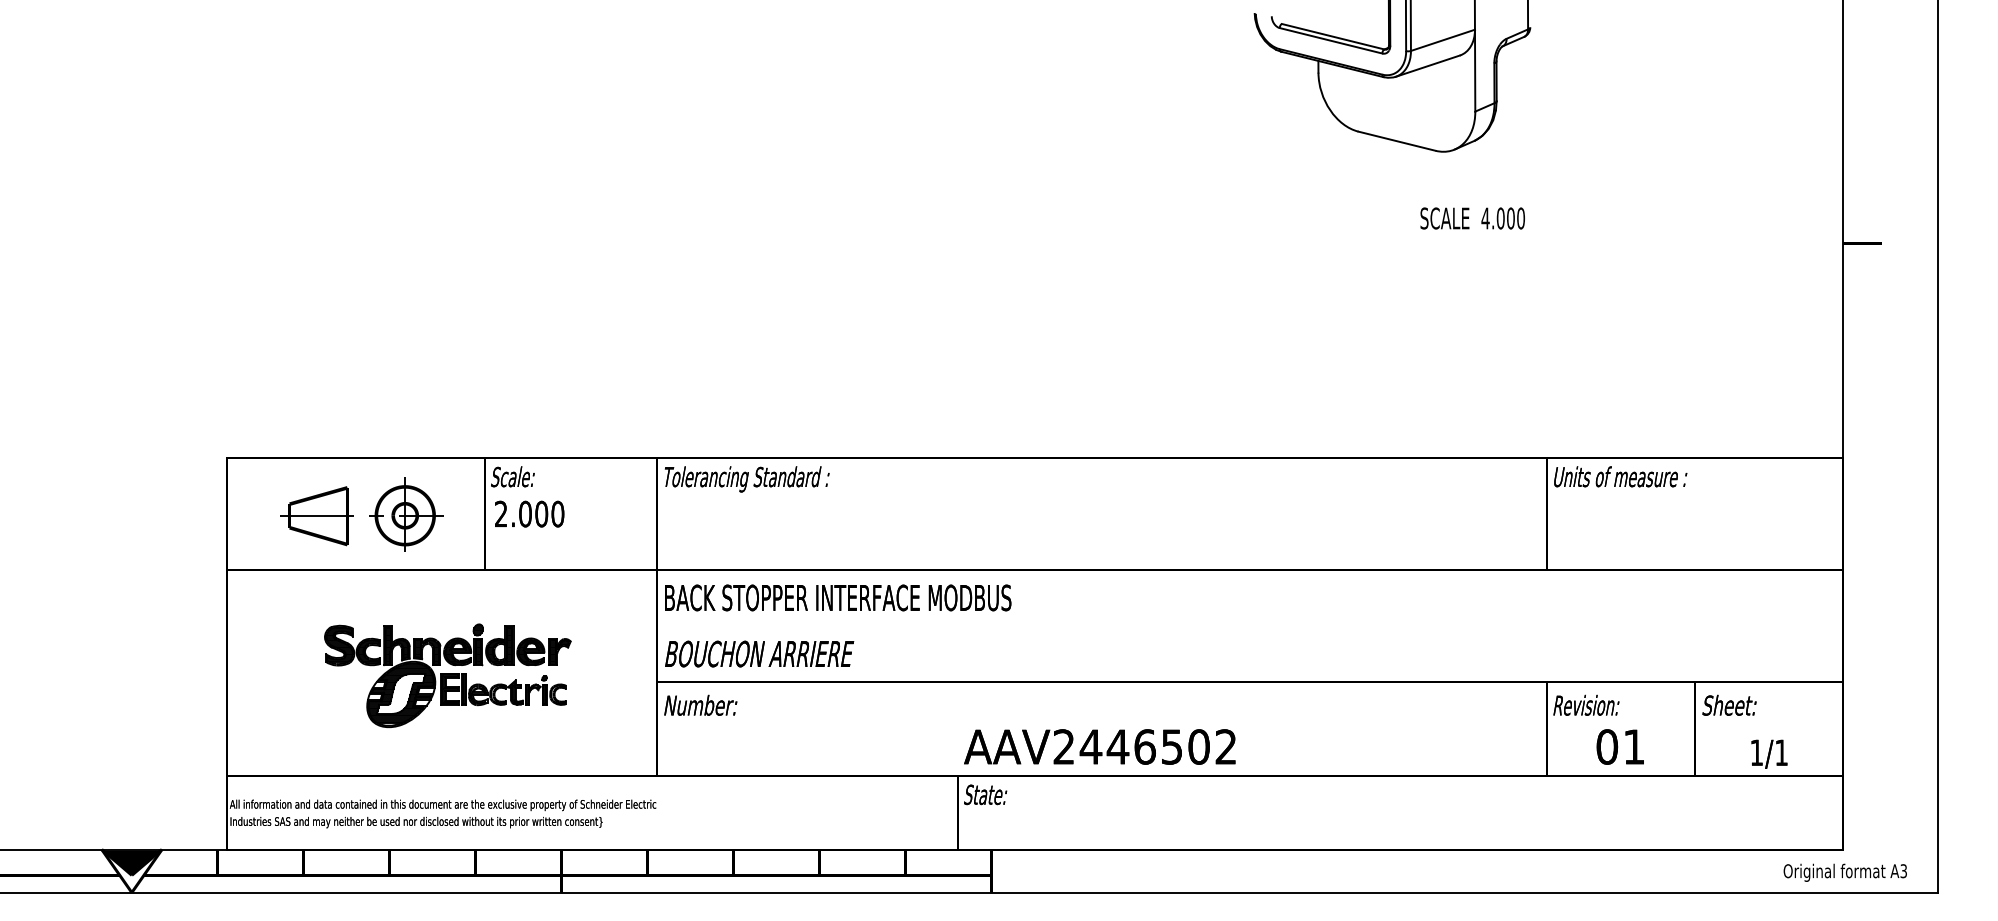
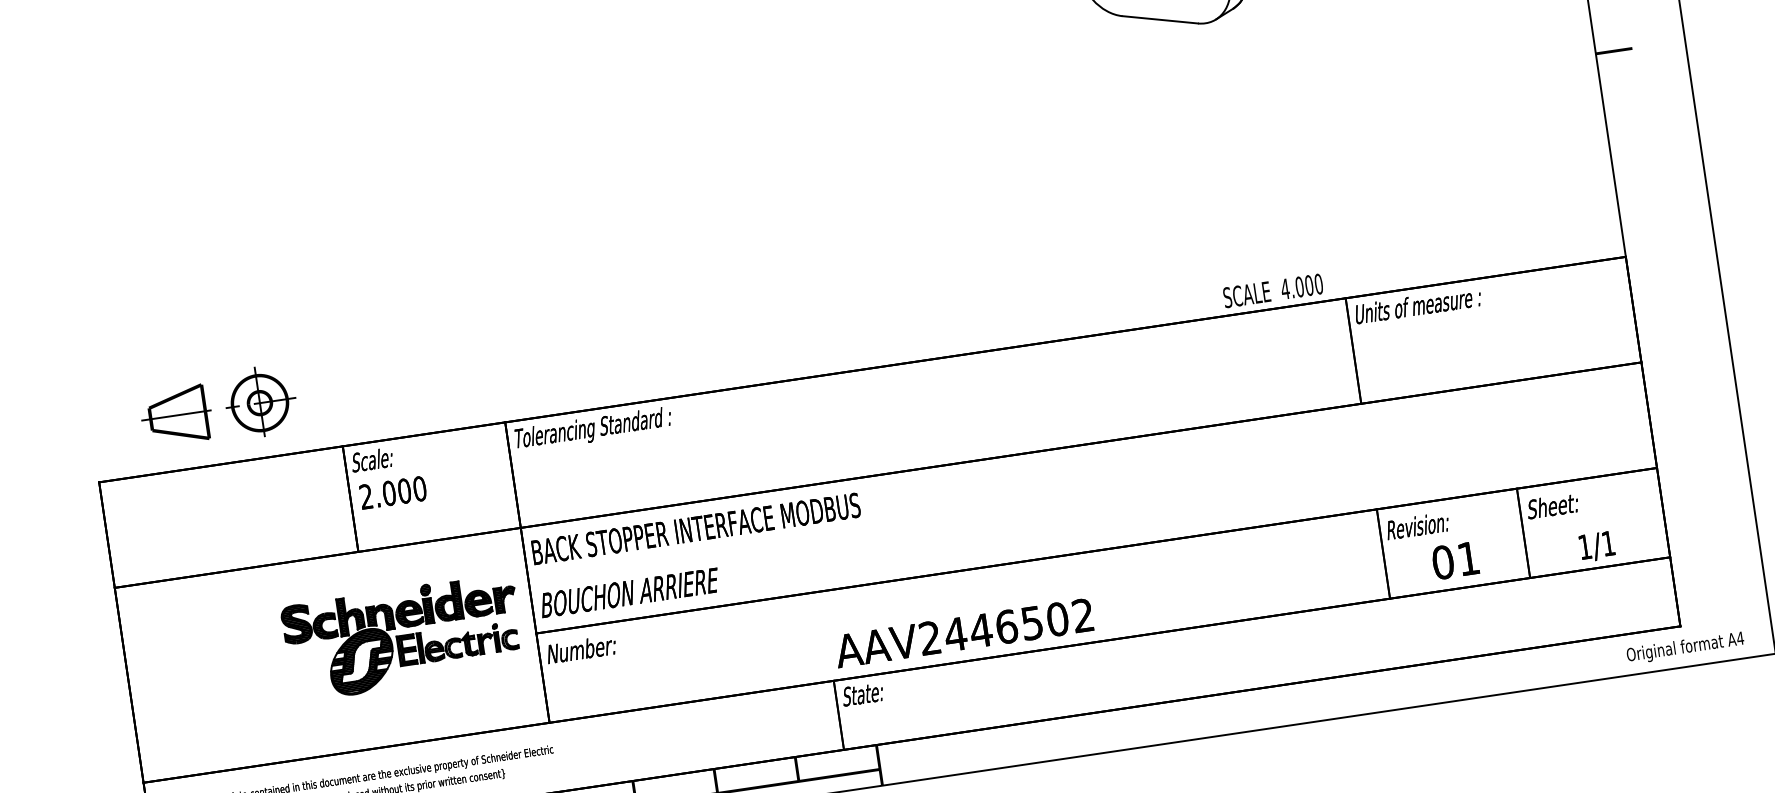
text: (1472, 218) -> (1273, 290), moved
part: (353, 515) -> (211, 410), moved
part: (447, 675) -> (402, 637), moved
text: (1903, 871) -> (1740, 638), A3 -> A4

